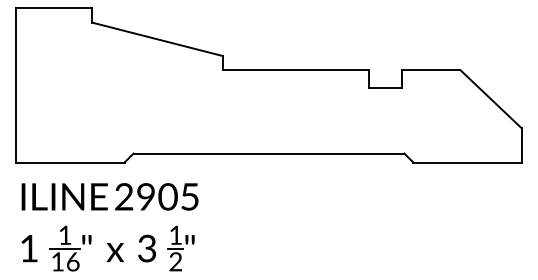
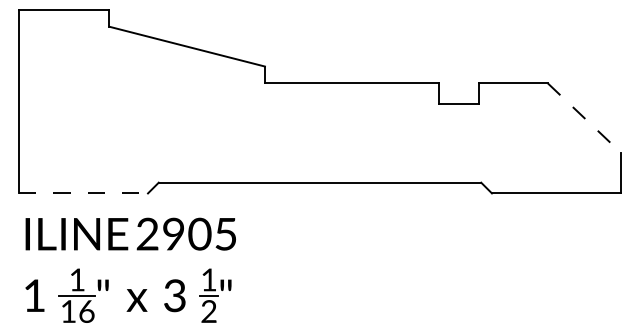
line: (491, 99) -> (584, 118), solid -> dashed
line: (70, 162) -> (83, 193), solid -> dashed

